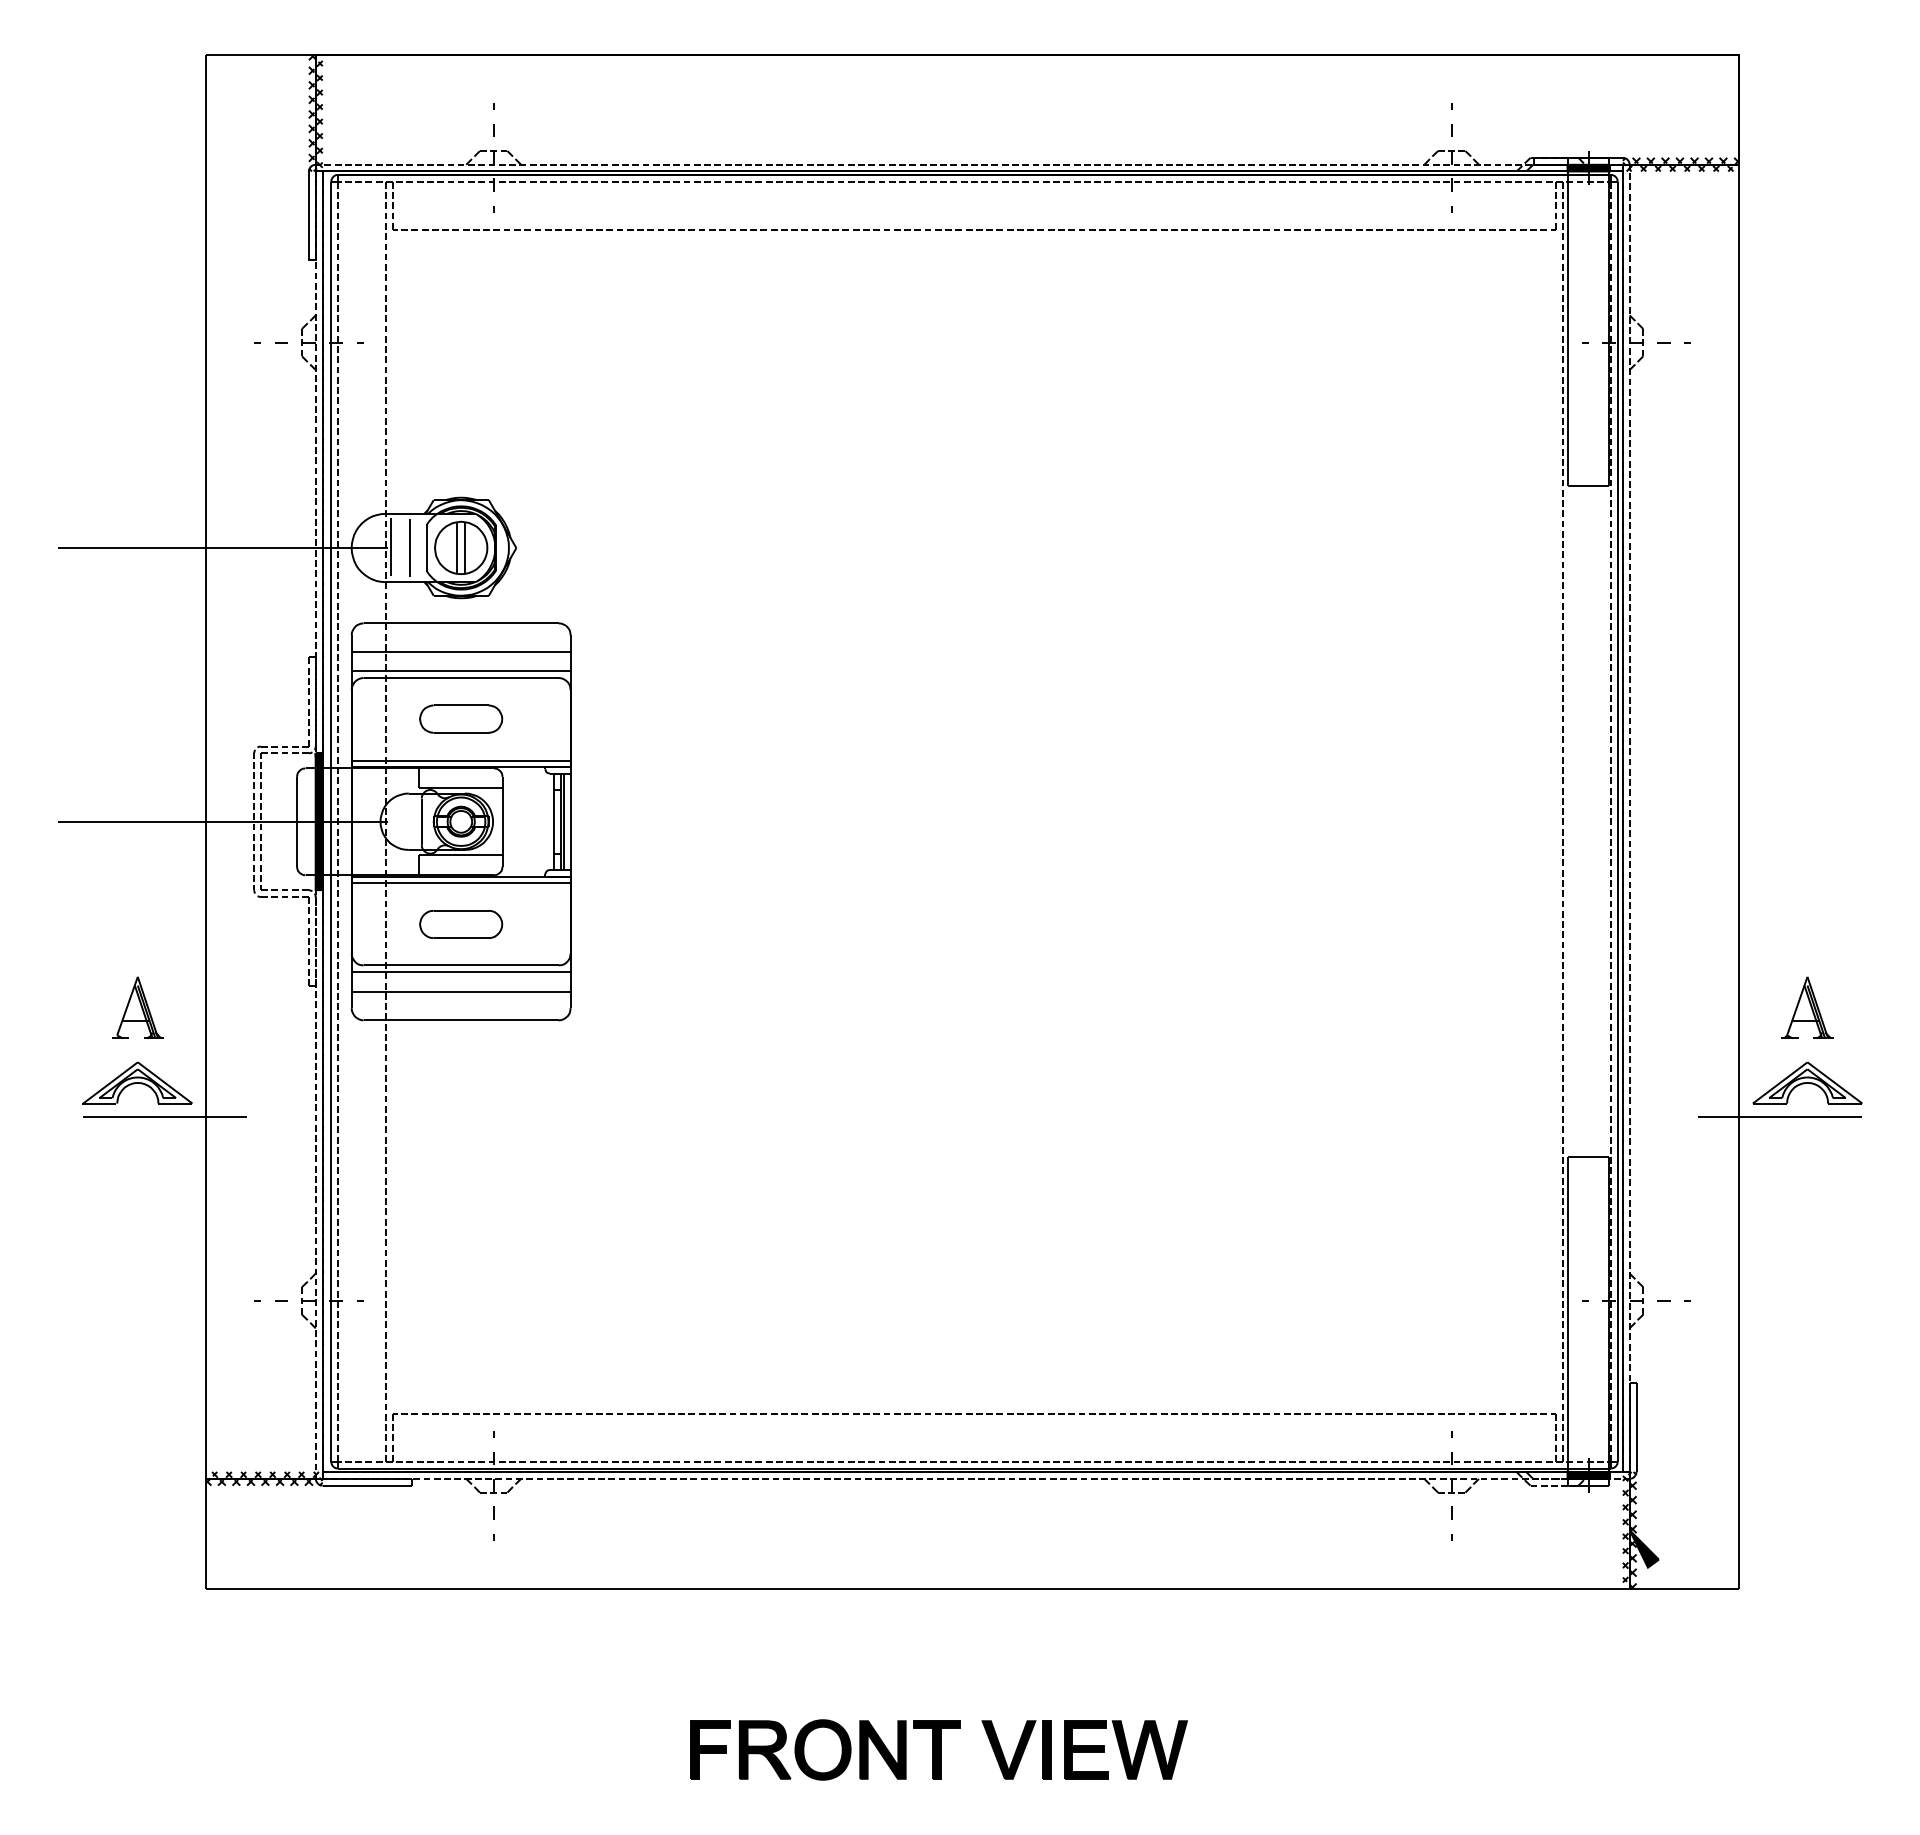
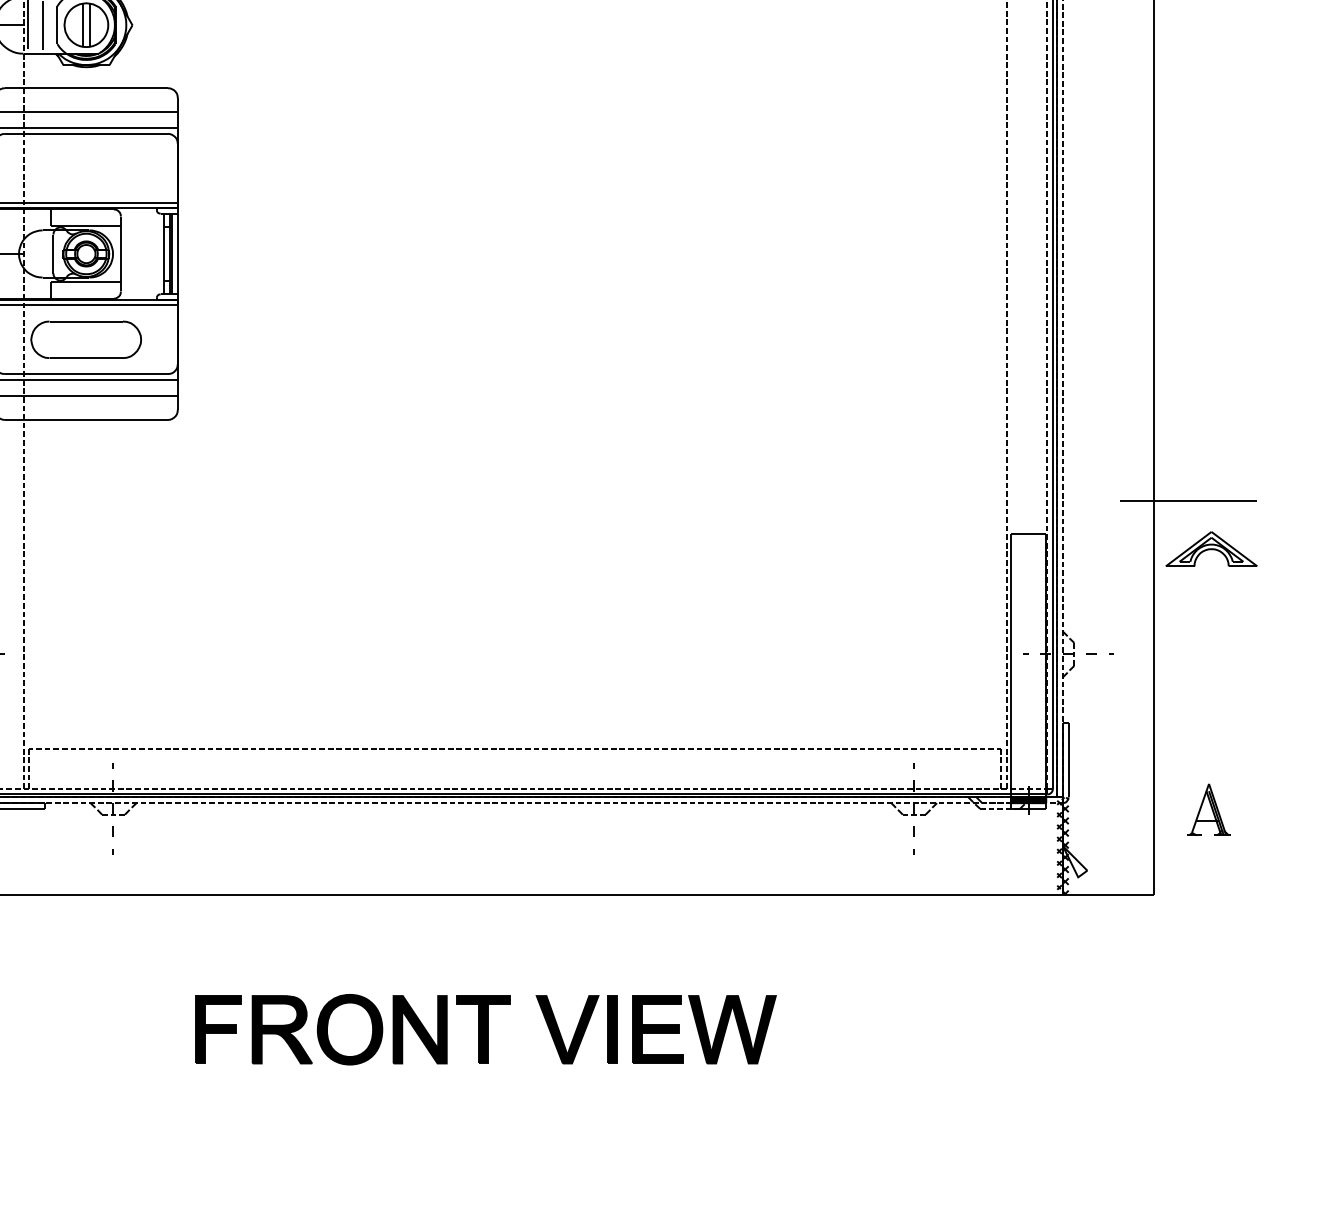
part: (461, 718) -> (86, 167), removed
part: (461, 924) -> (86, 339), size x1.6
part: (1807, 1007) -> (1209, 809), moved
part: (1807, 1082) -> (1211, 548), moved
fill: (1643, 1548) -> (1074, 861), removed
part: (938, 1749) -> (485, 1029), size x1.4

